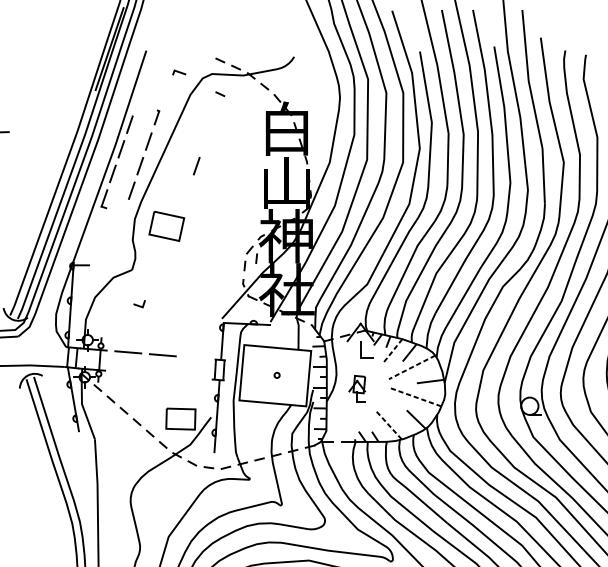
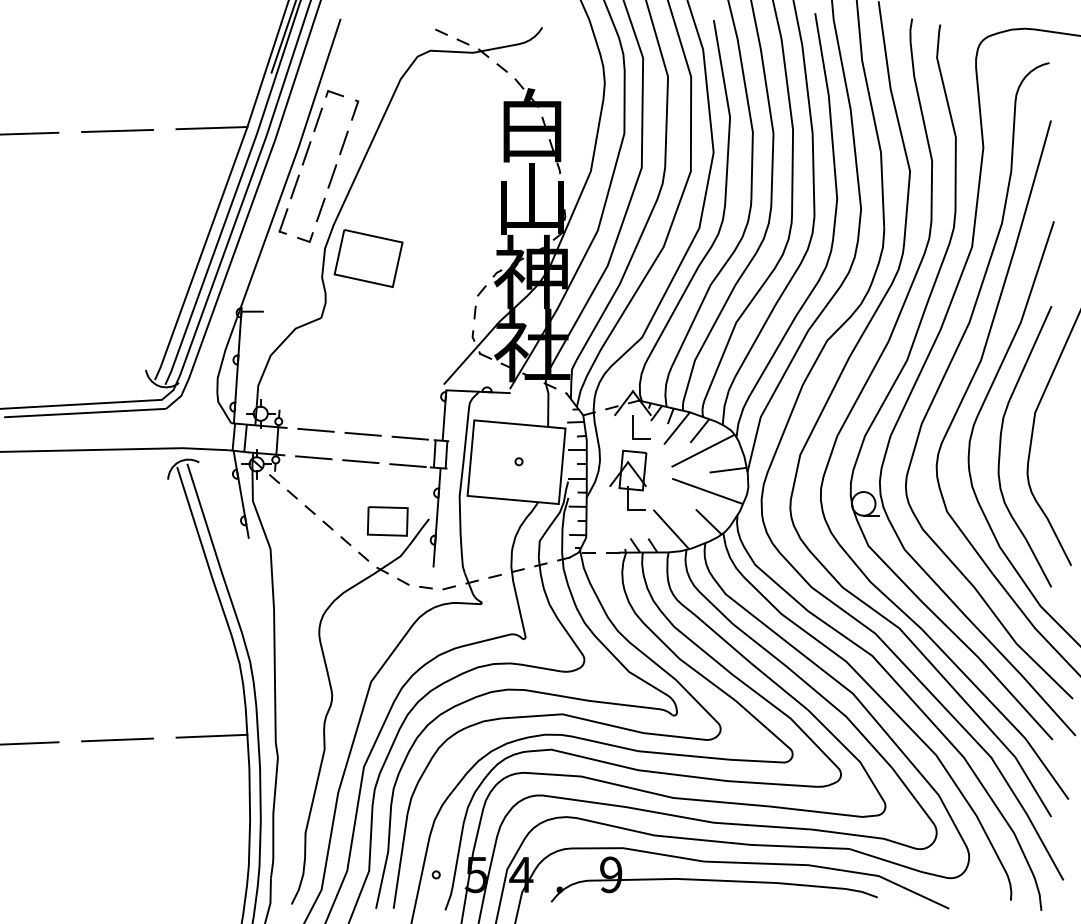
line: (179, 72) -> (334, 93), moved
line: (220, 93) -> (441, 77), removed
line: (51, 131) -> (211, 128), added
line: (196, 166) -> (409, 176), removed
part: (166, 226) -> (368, 258), size x1.43
line: (256, 258) -> (490, 302), removed
line: (139, 305) -> (305, 239), moved
line: (393, 350) -> (677, 428), dashed -> solid
line: (196, 357) -> (409, 437), added
line: (411, 367) -> (702, 451), dashed -> solid
line: (126, 372) -> (313, 457), added
line: (160, 375) -> (360, 461), added
line: (195, 378) -> (407, 465), added
part: (357, 388) -> (628, 479), size x1.67
line: (415, 397) -> (707, 491), dashed -> solid
line: (388, 425) -> (671, 529), dashed -> solid

